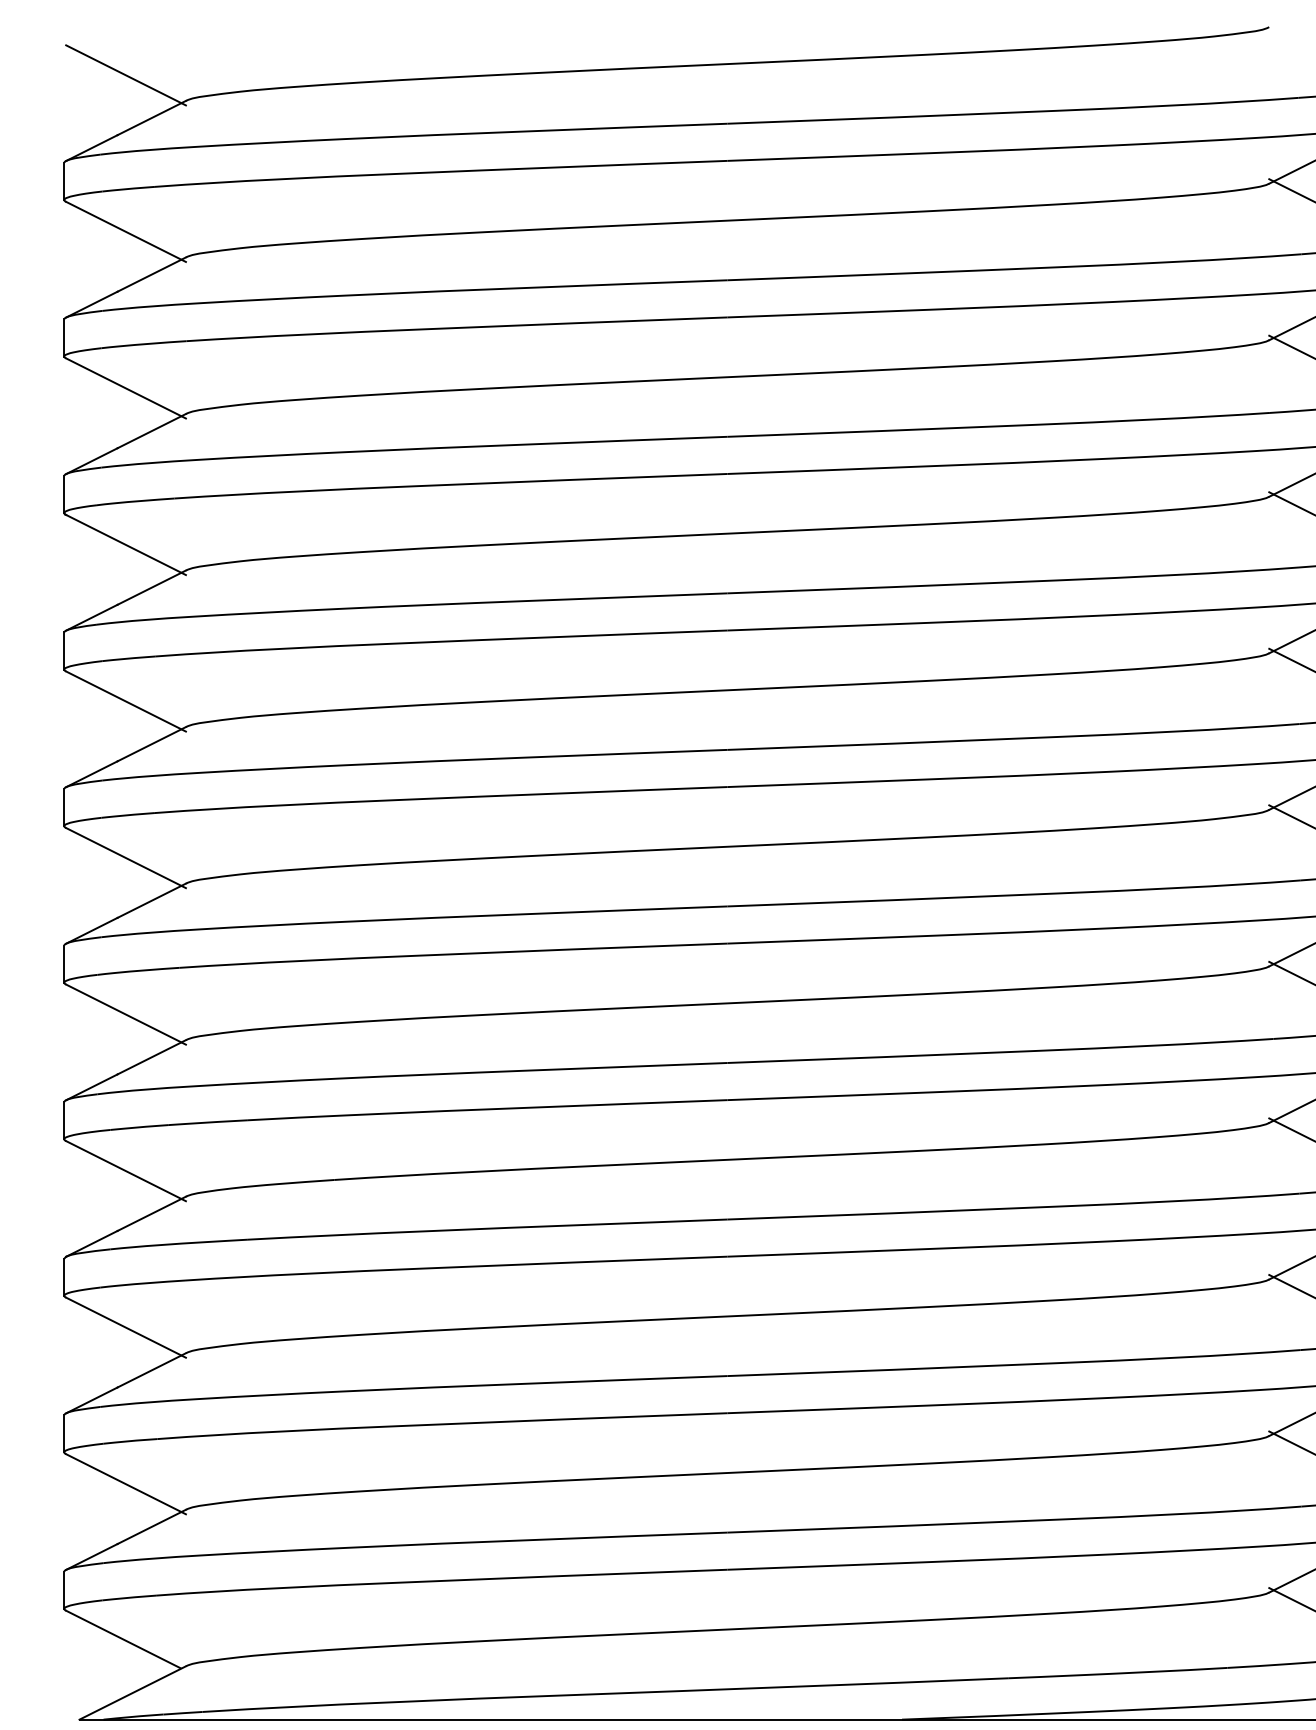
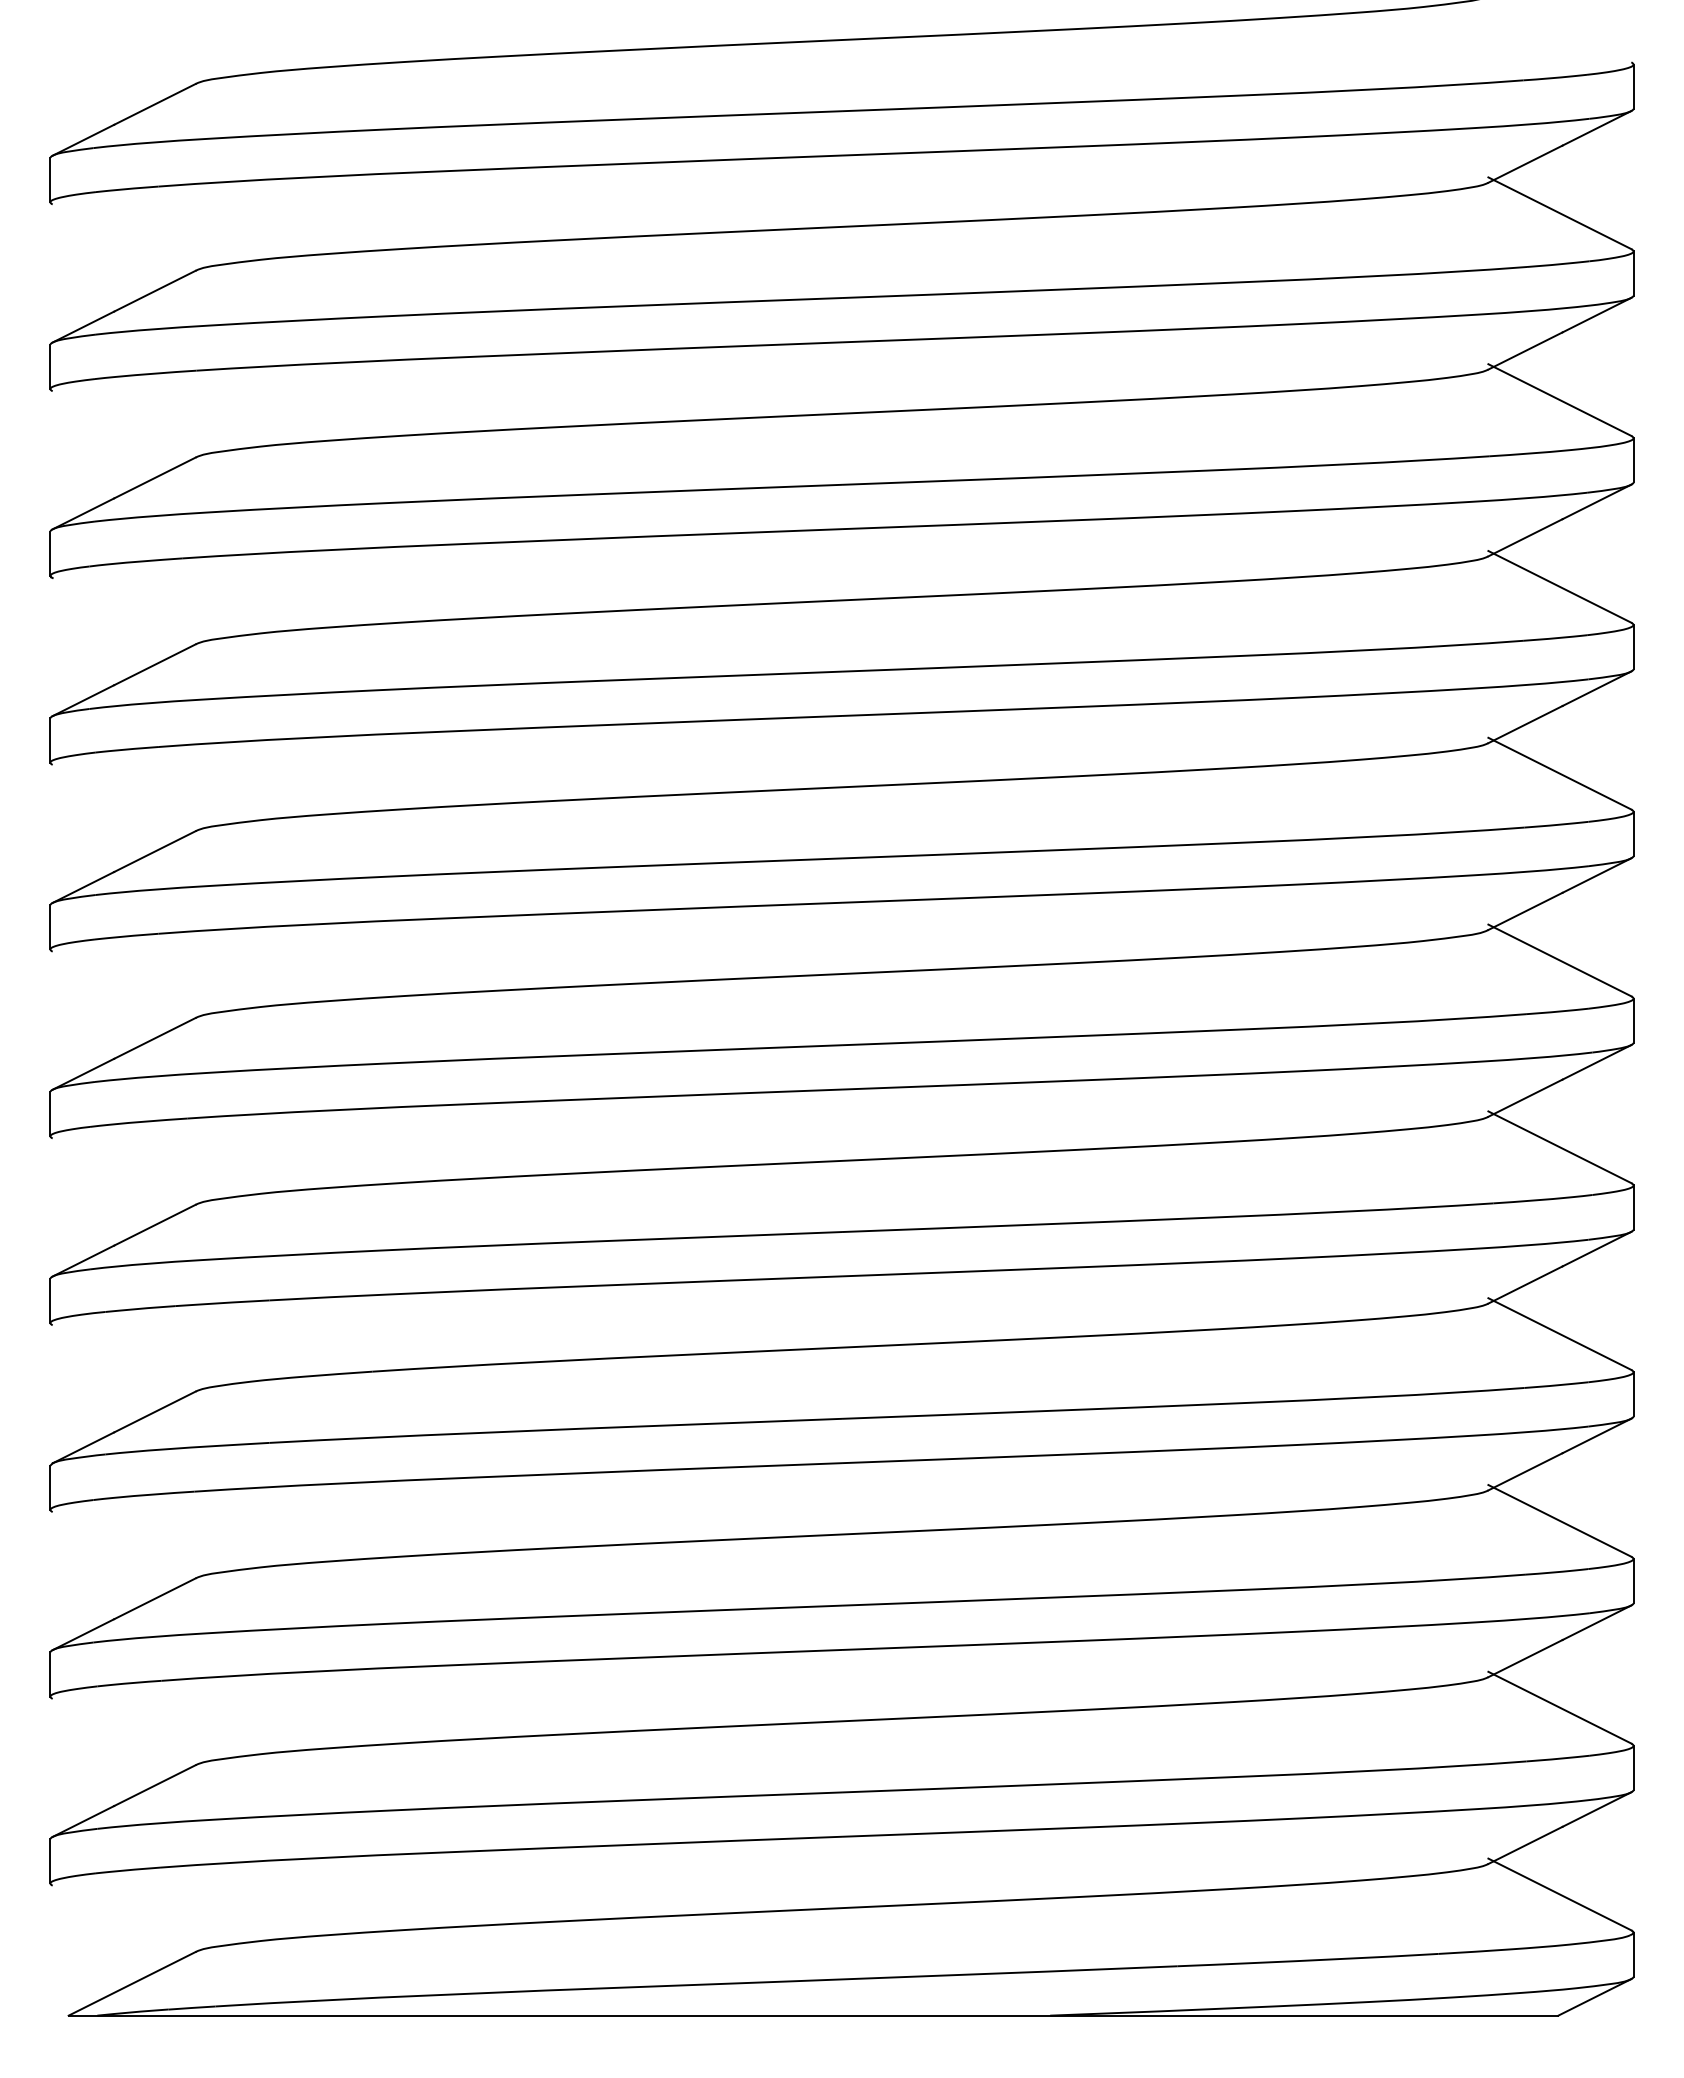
line: (125, 75) -> (123, 53), removed
line: (125, 232) -> (123, 240), removed
line: (125, 387) -> (123, 426), removed
line: (125, 544) -> (123, 613), removed
line: (125, 701) -> (123, 800), removed
line: (125, 858) -> (123, 987), removed
line: (125, 1014) -> (123, 1174), removed
line: (125, 1170) -> (123, 1360), removed
line: (125, 1327) -> (123, 1547), removed
line: (125, 1484) -> (123, 1734), removed
line: (122, 1639) -> (120, 1919), removed

